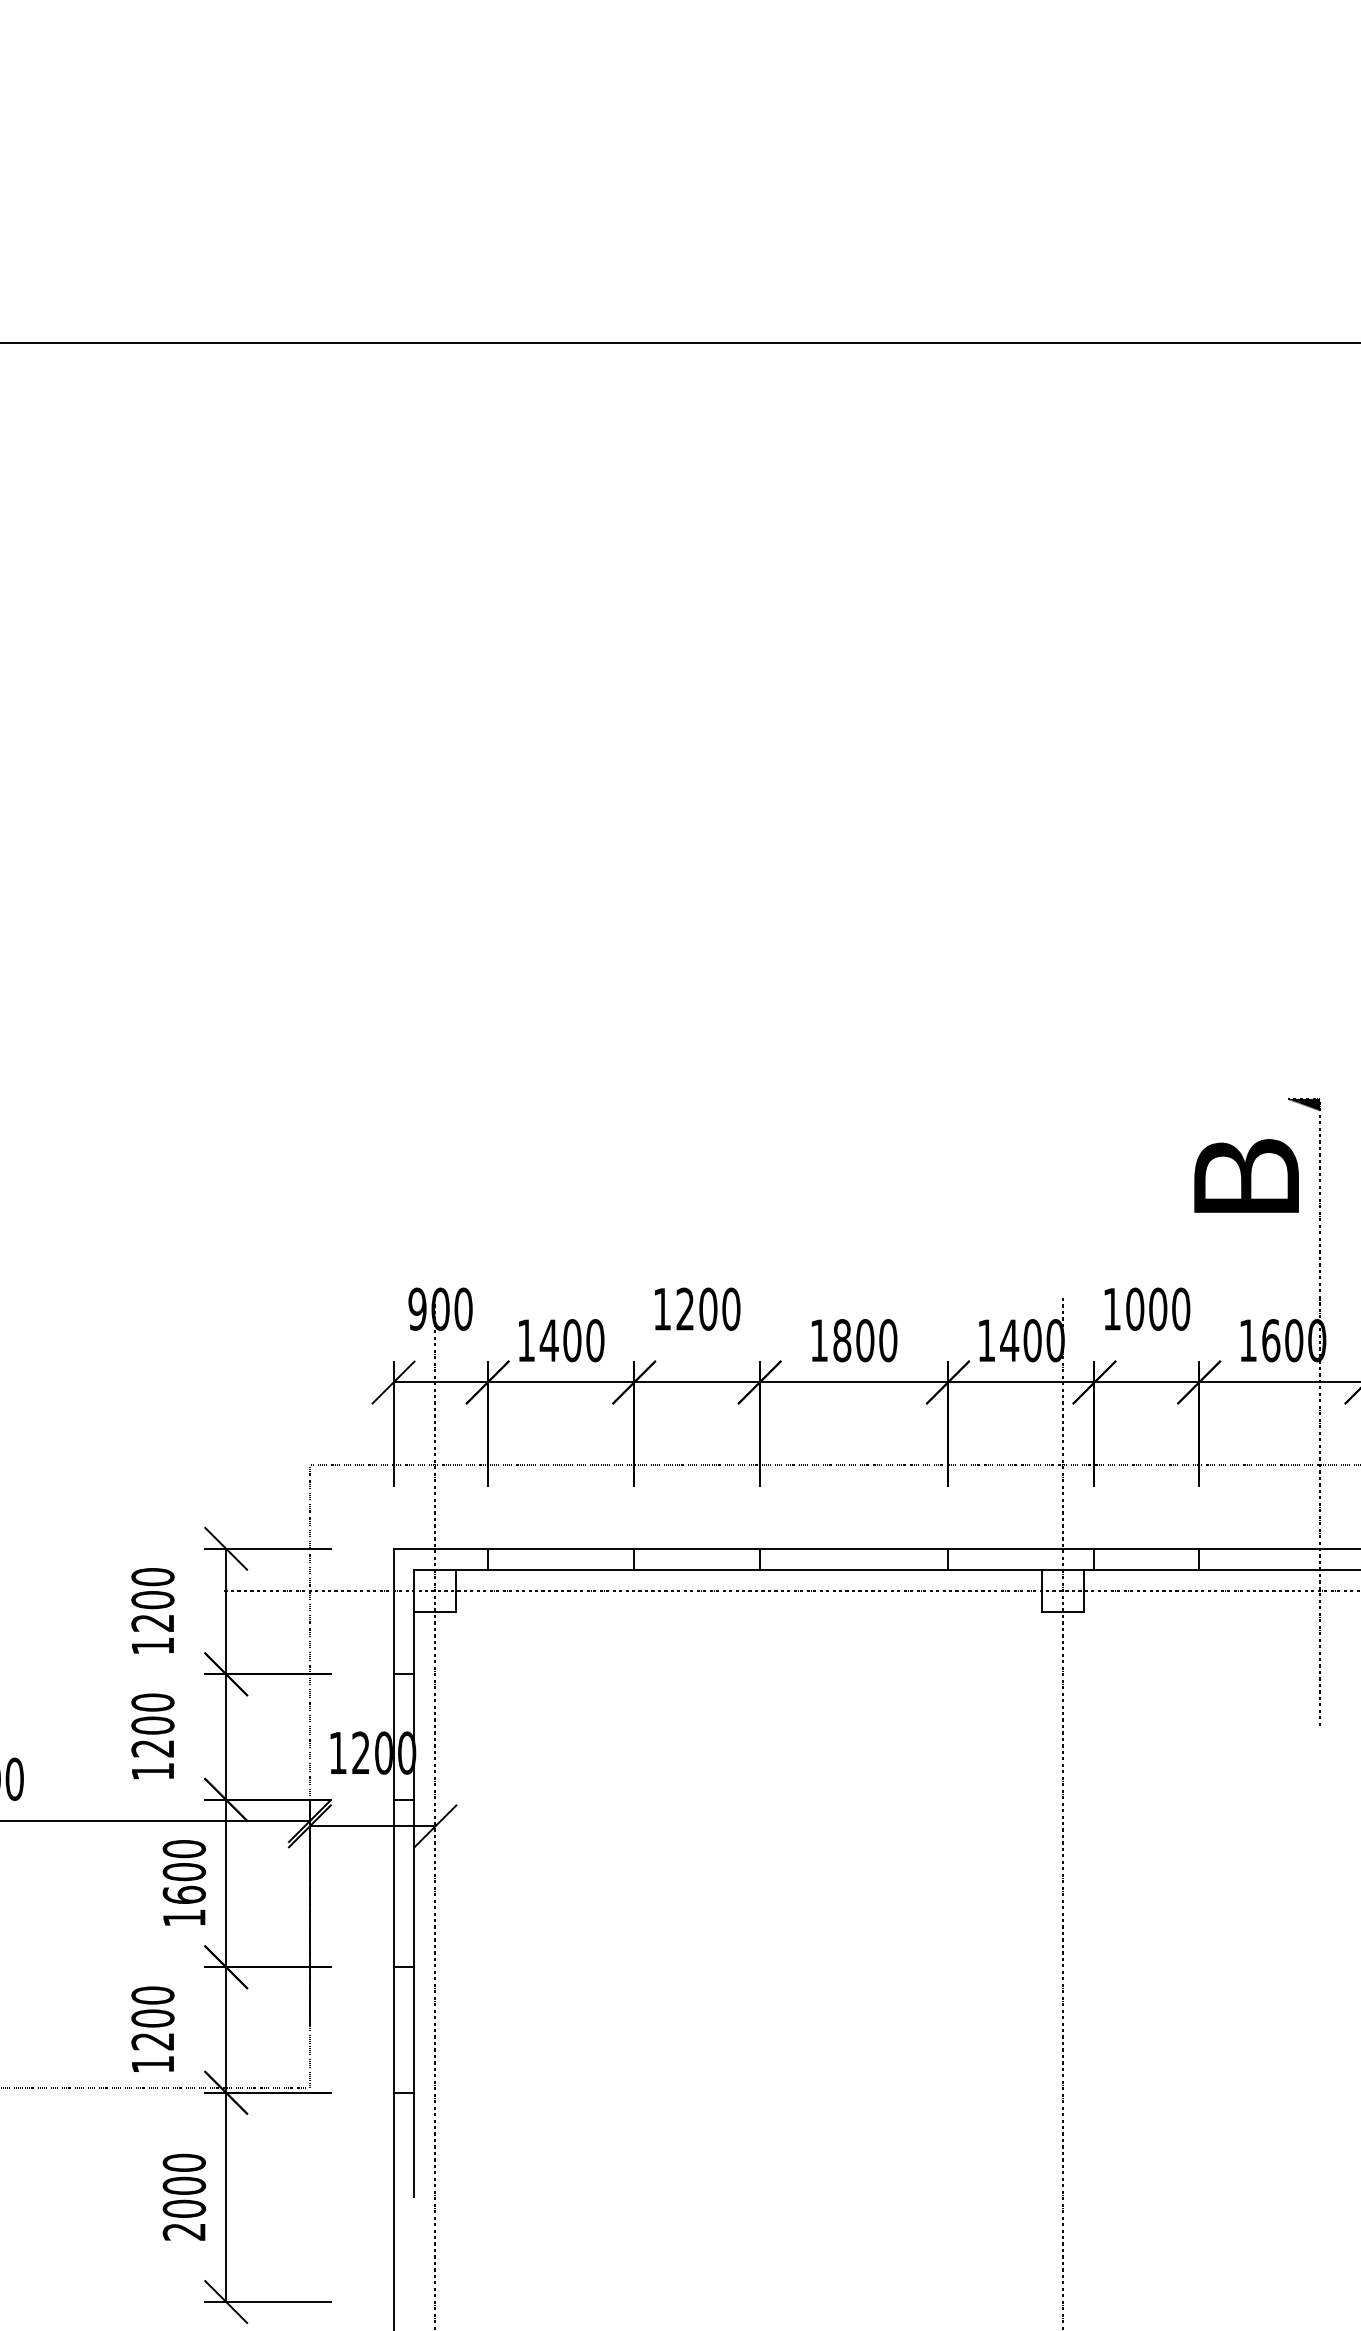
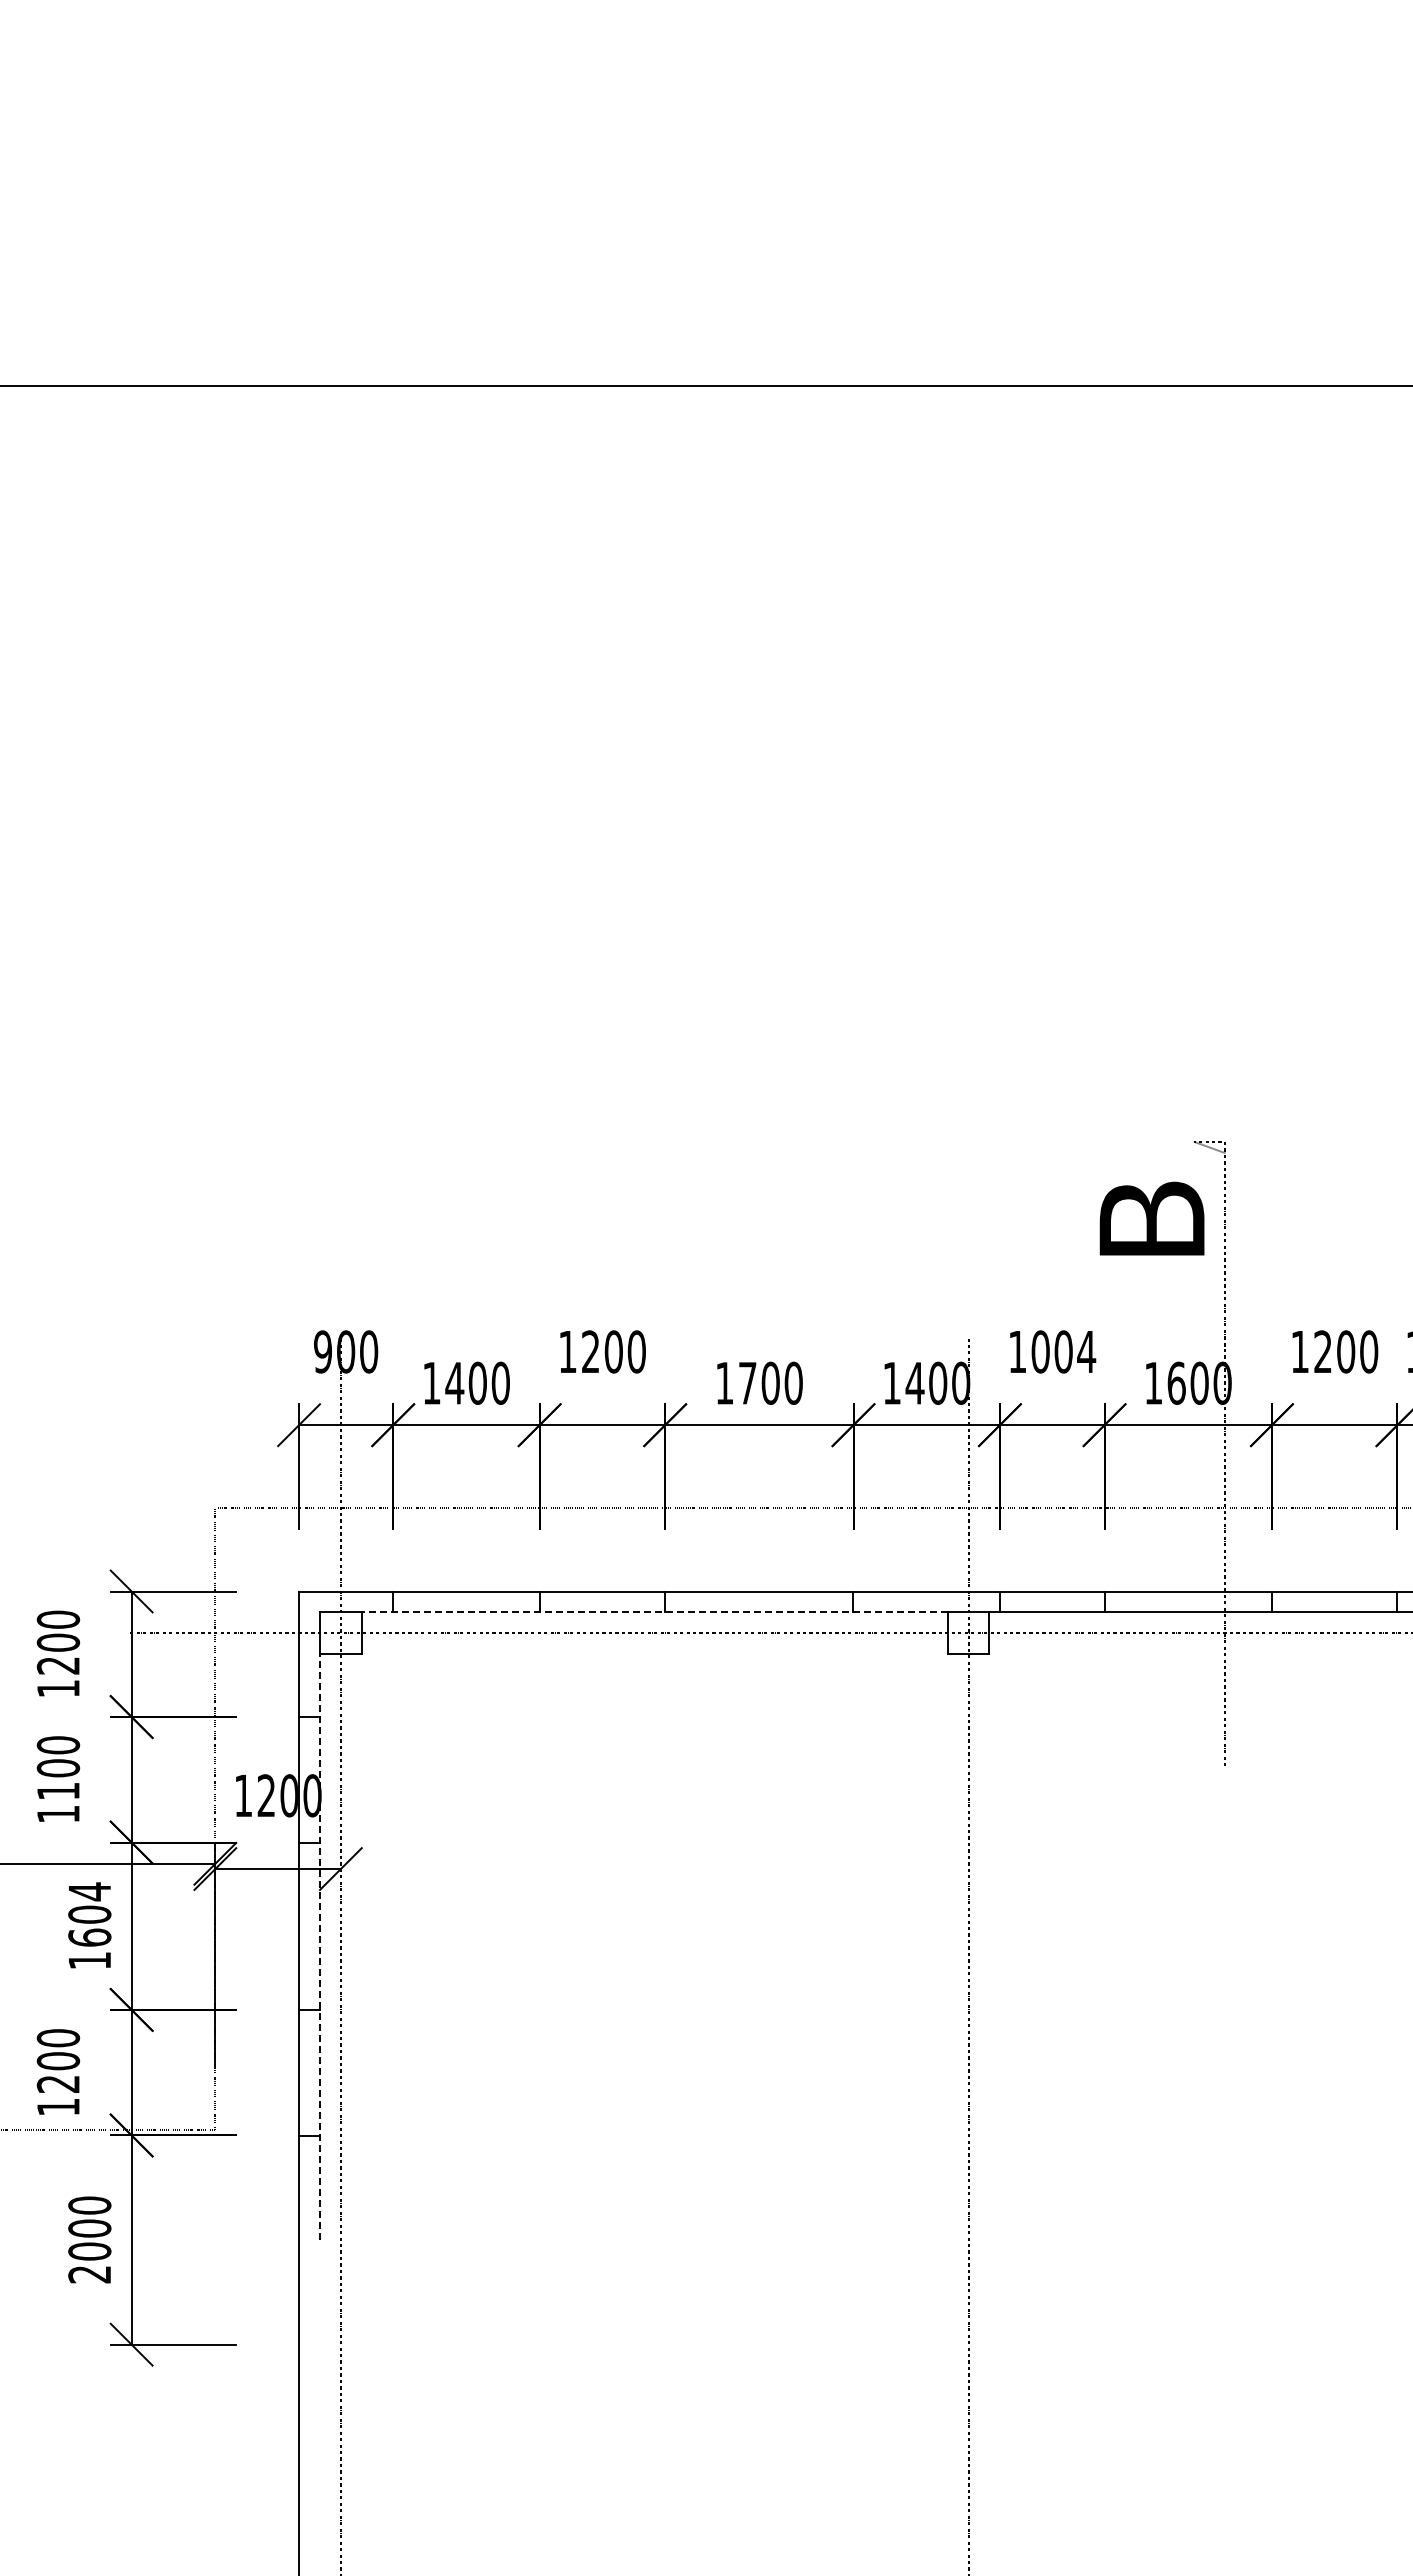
fill: (1304, 1104) -> (1209, 1147), removed
text: (1181, 1308) -> (1086, 1351), 1000 -> 1004
text: (842, 1339) -> (747, 1382), 1800 -> 1700
line: (749, 1569) -> (654, 1612), solid -> dashed
text: (152, 1748) -> (57, 1791), 1200 -> 1100
text: (184, 1848) -> (89, 1891), 1600 -> 1604
line: (414, 1904) -> (319, 1947), solid -> dashed

